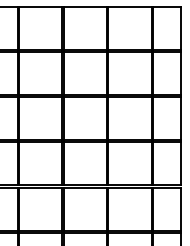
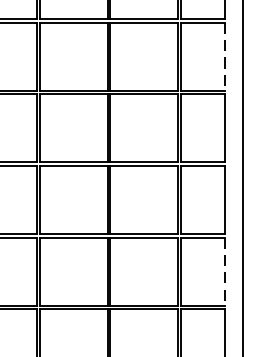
line: (181, 73) -> (225, 56), solid -> dashed
line: (181, 209) -> (225, 272), solid -> dashed

